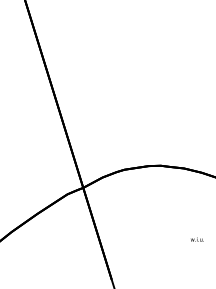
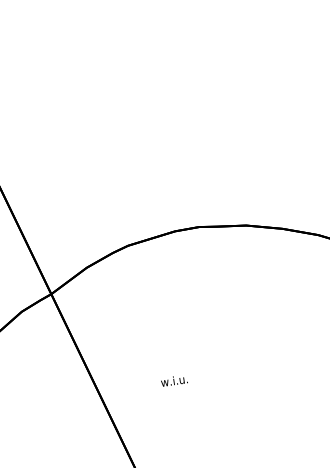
text: (197, 239) -> (174, 380), moved

